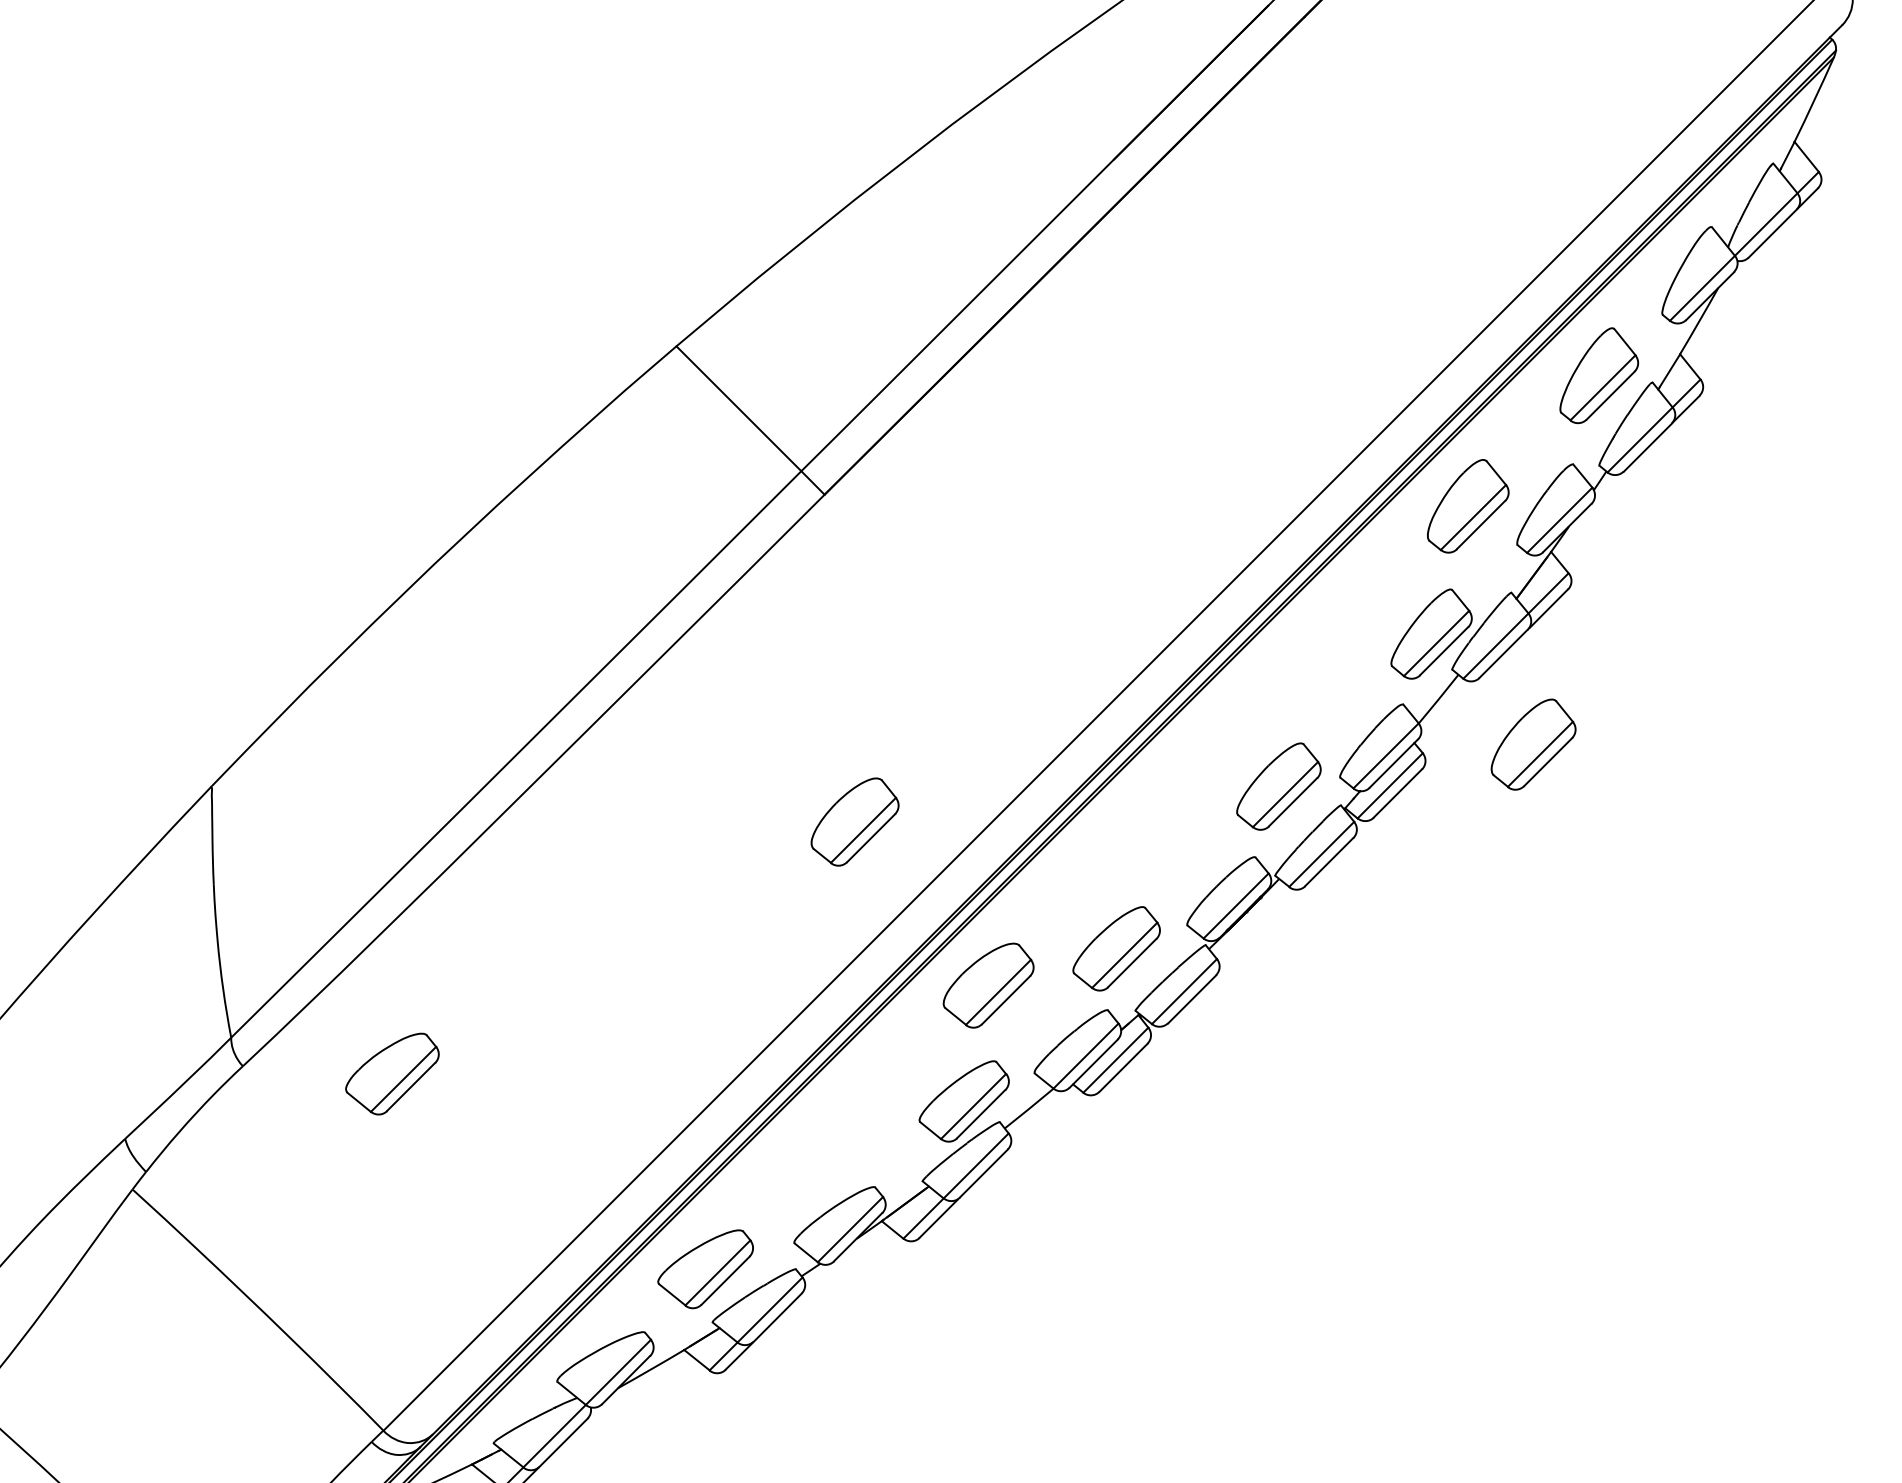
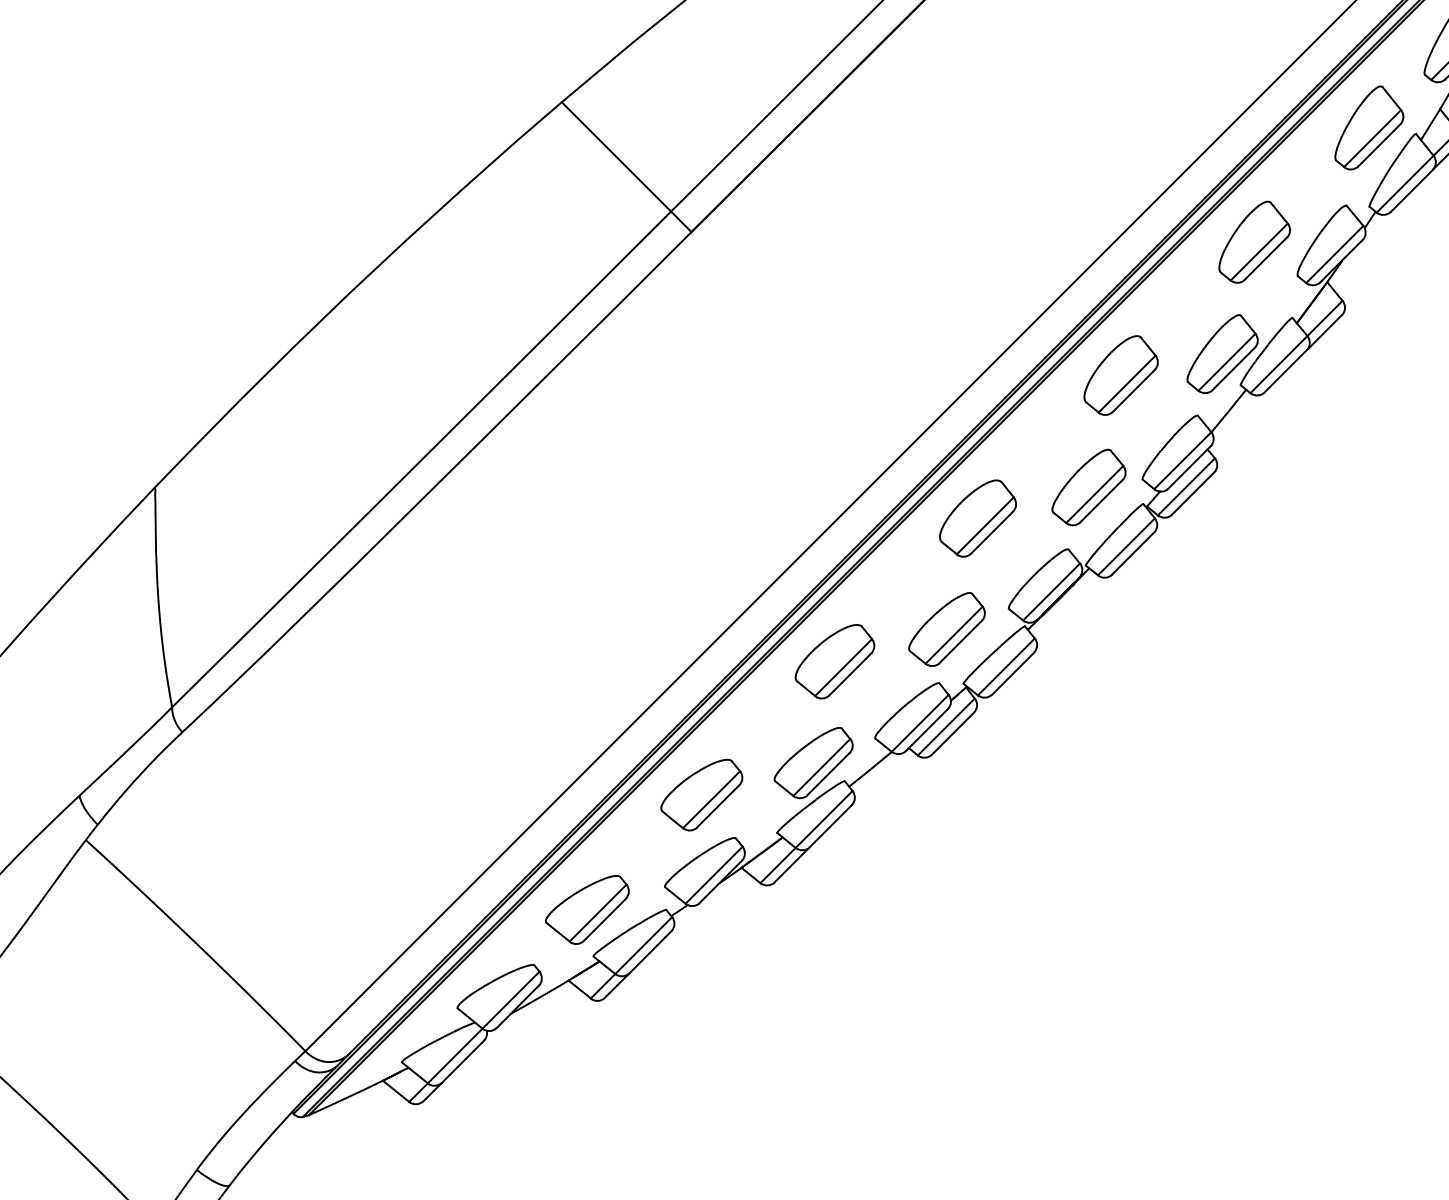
part: (1533, 744) -> (1121, 375), moved
part: (854, 821) -> (977, 518), moved
part: (392, 1073) -> (701, 794), moved

